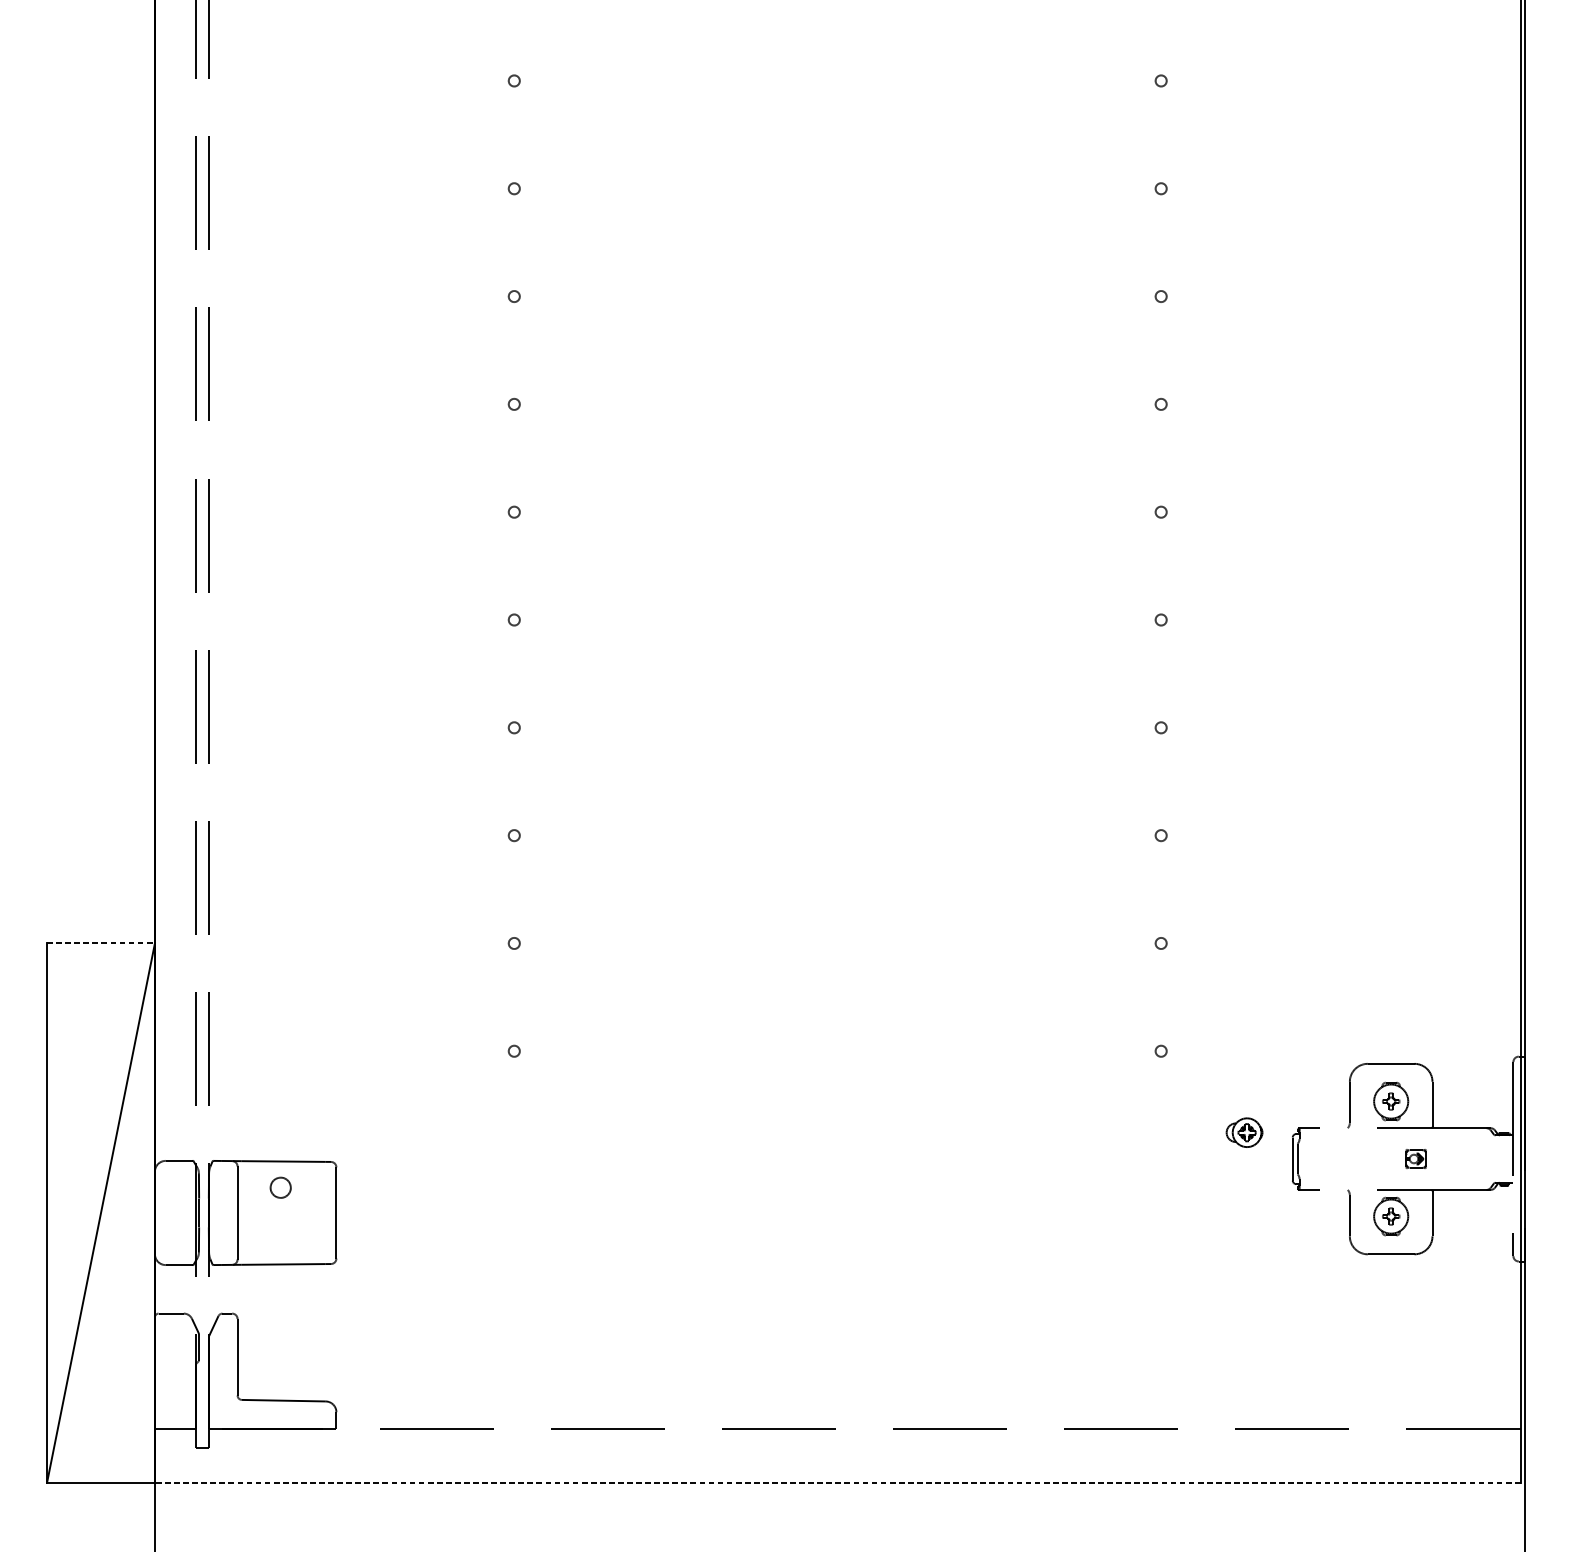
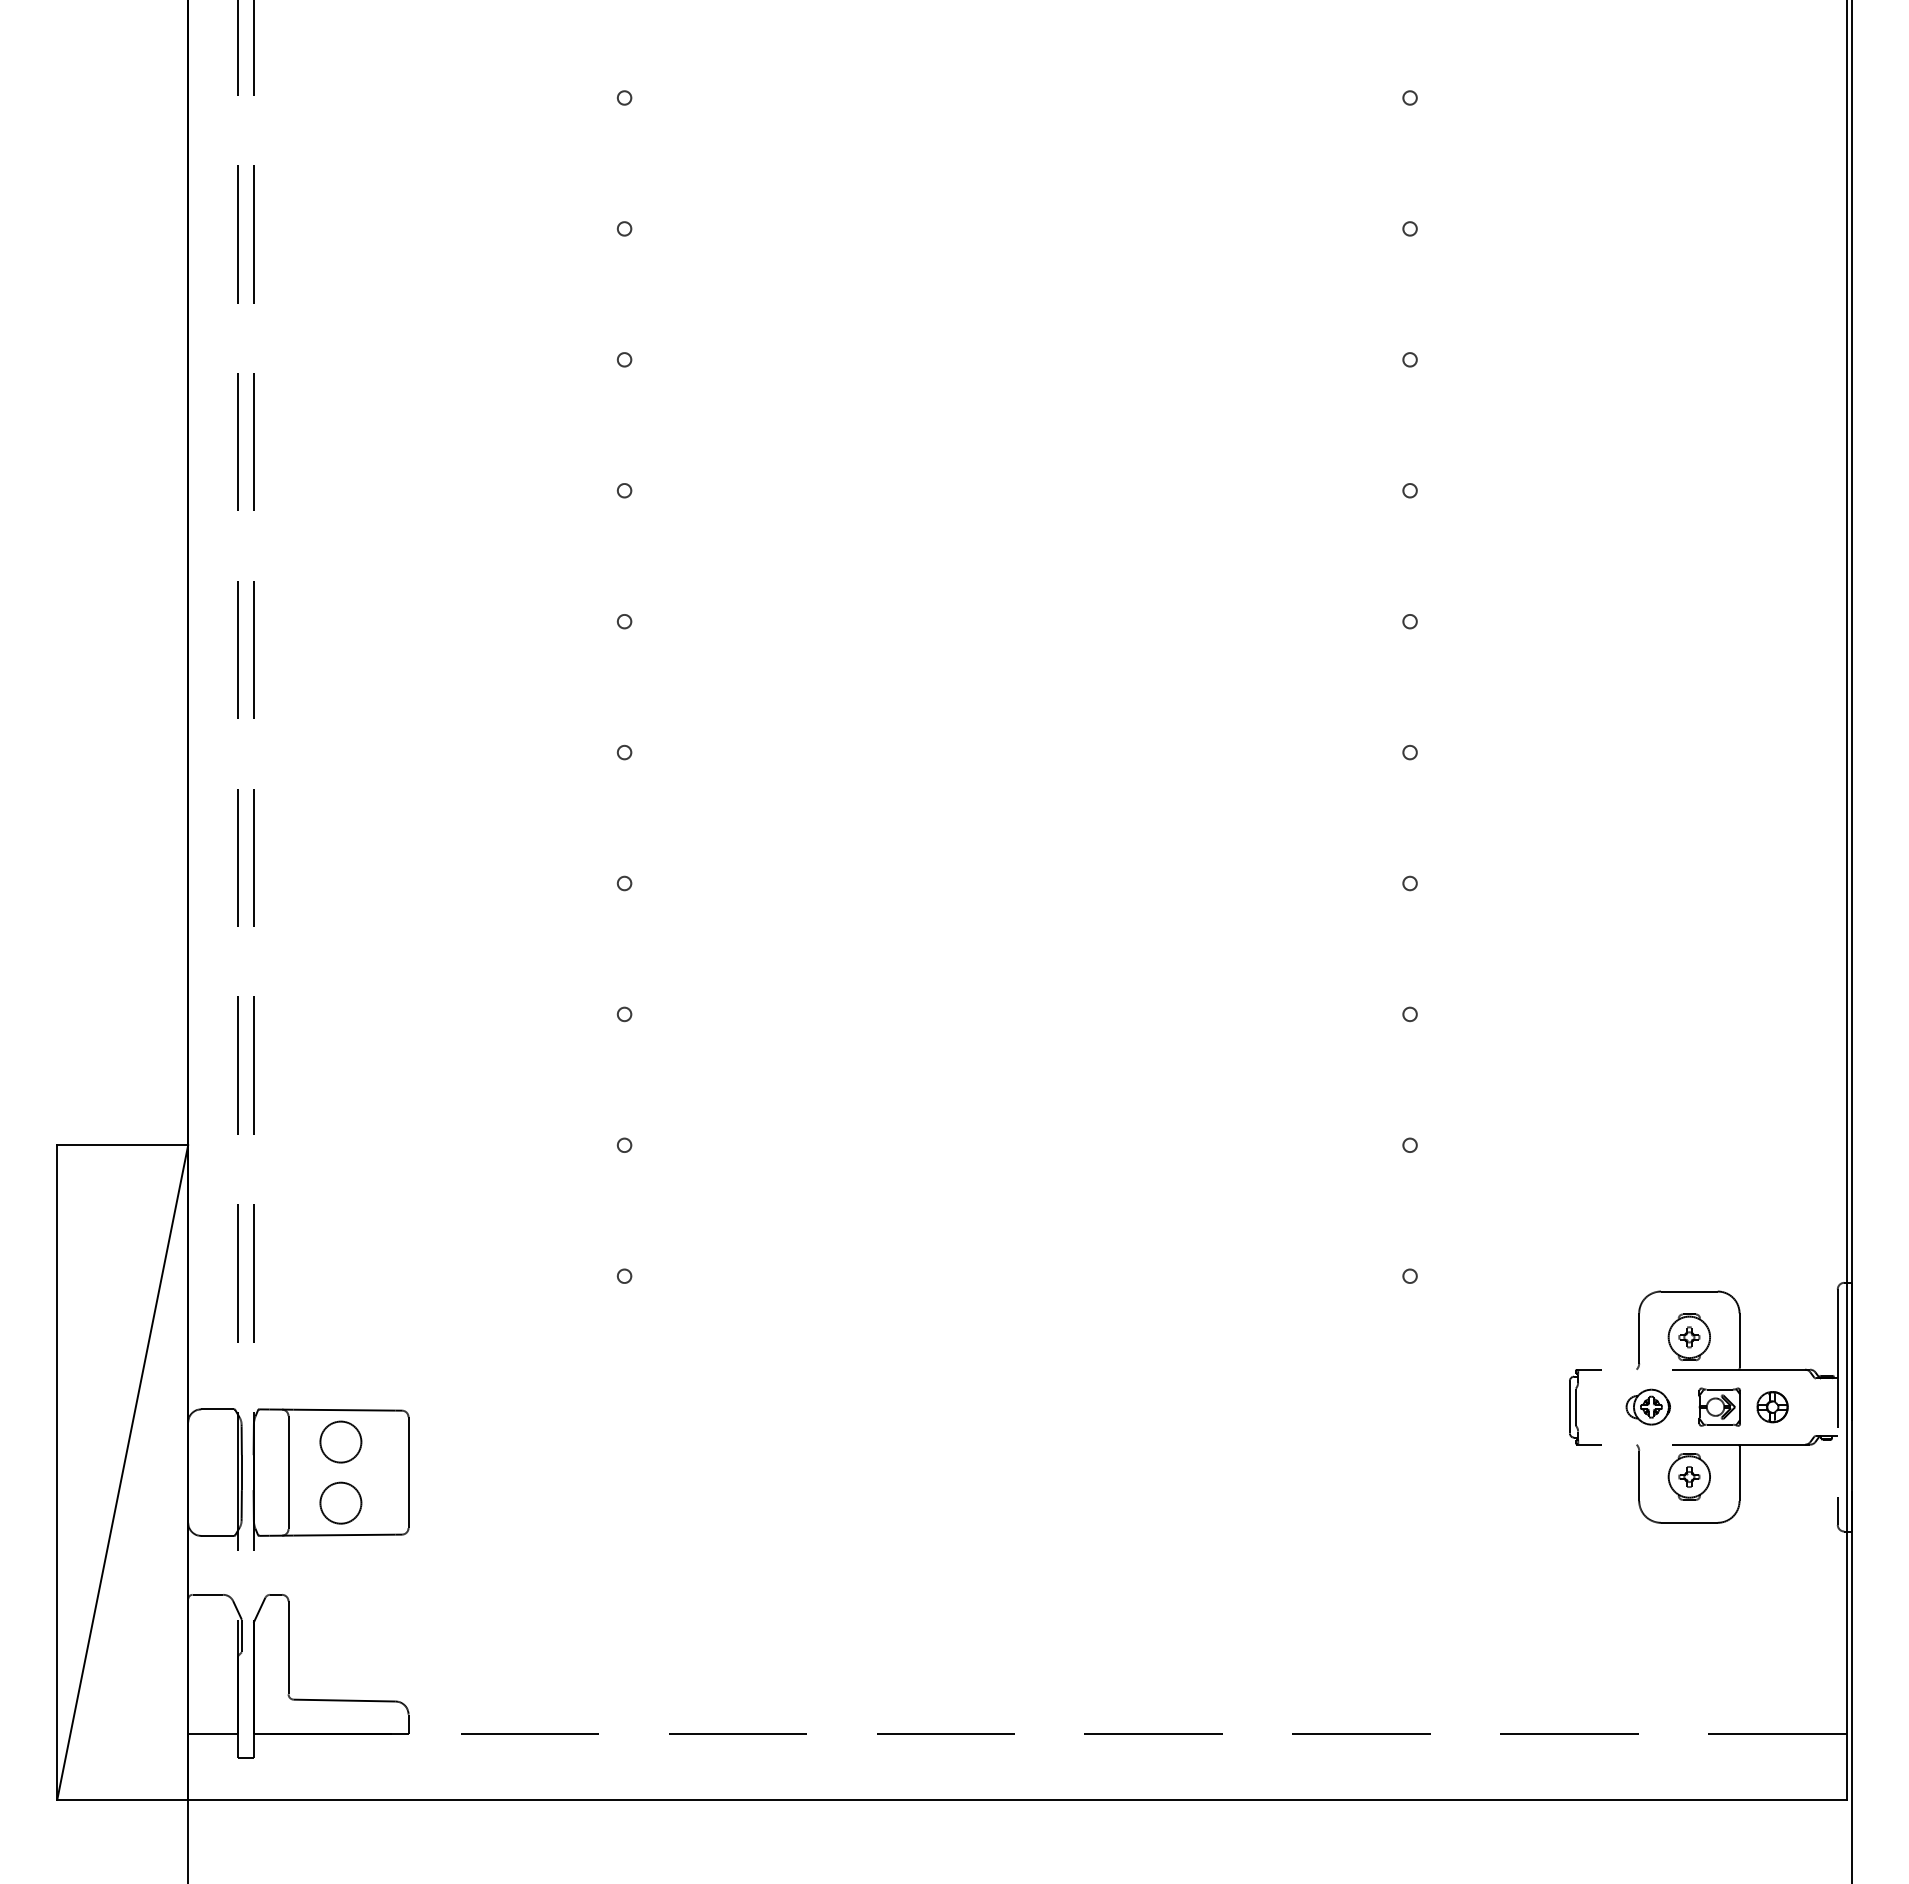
line: (101, 943) -> (123, 1145), dashed -> solid
part: (1243, 1132) -> (1647, 1406), moved
part: (1415, 1158) -> (1719, 1406), size x1.67
part: (1459, 1159) -> (1772, 1407), added
circle: (280, 1187) -> (340, 1441), size x1.67
circle: (280, 1237) -> (340, 1502), added
line: (837, 1482) -> (1016, 1799), dashed -> solid

